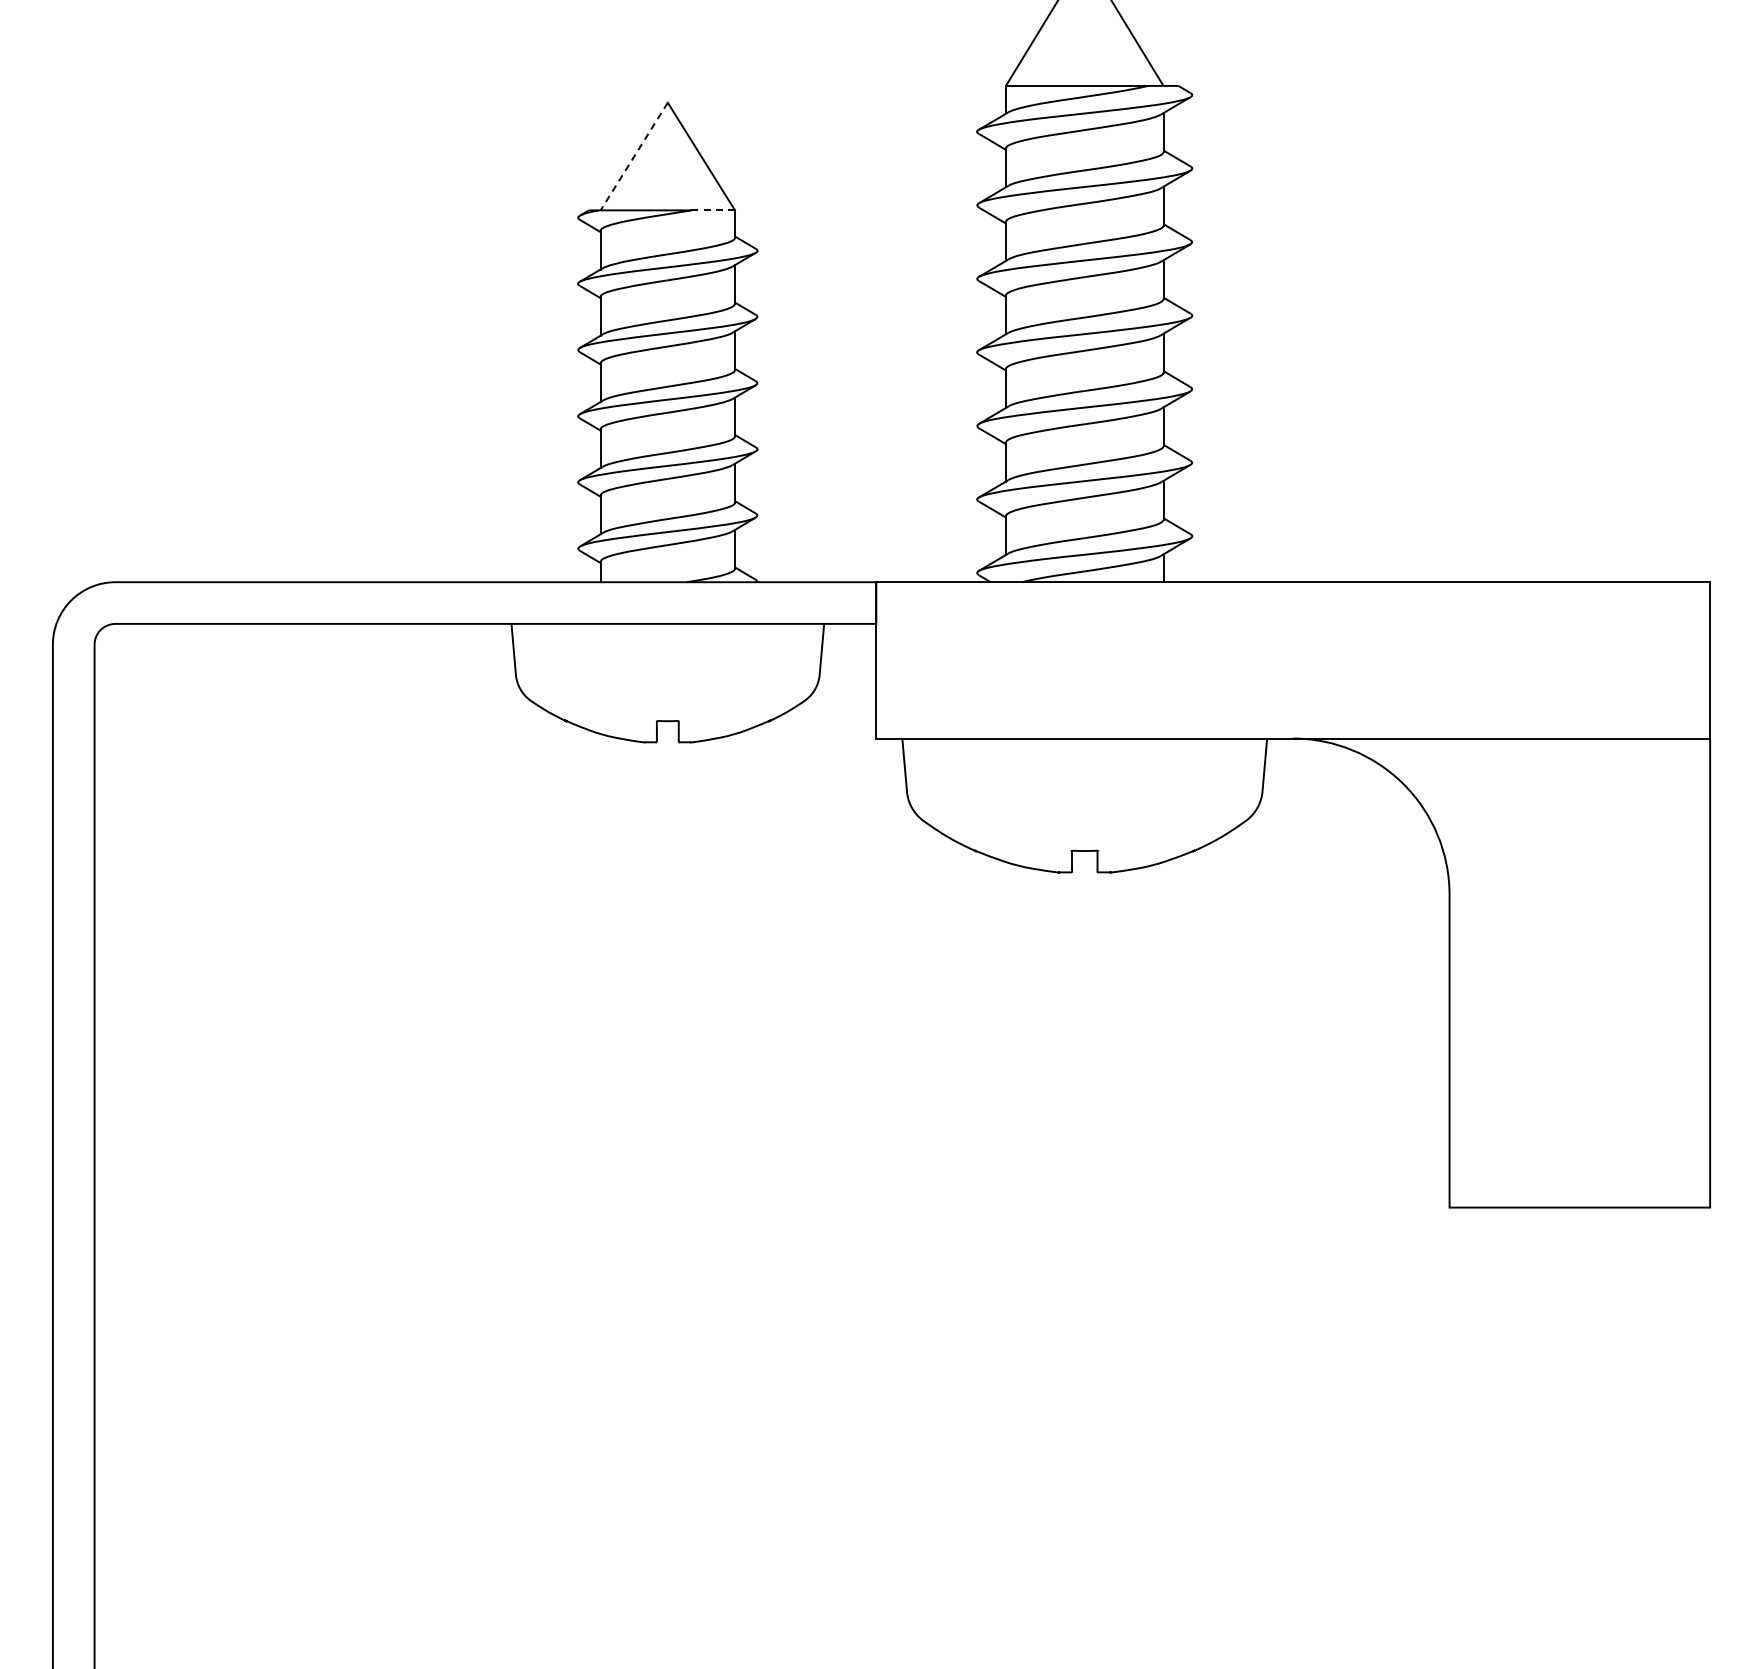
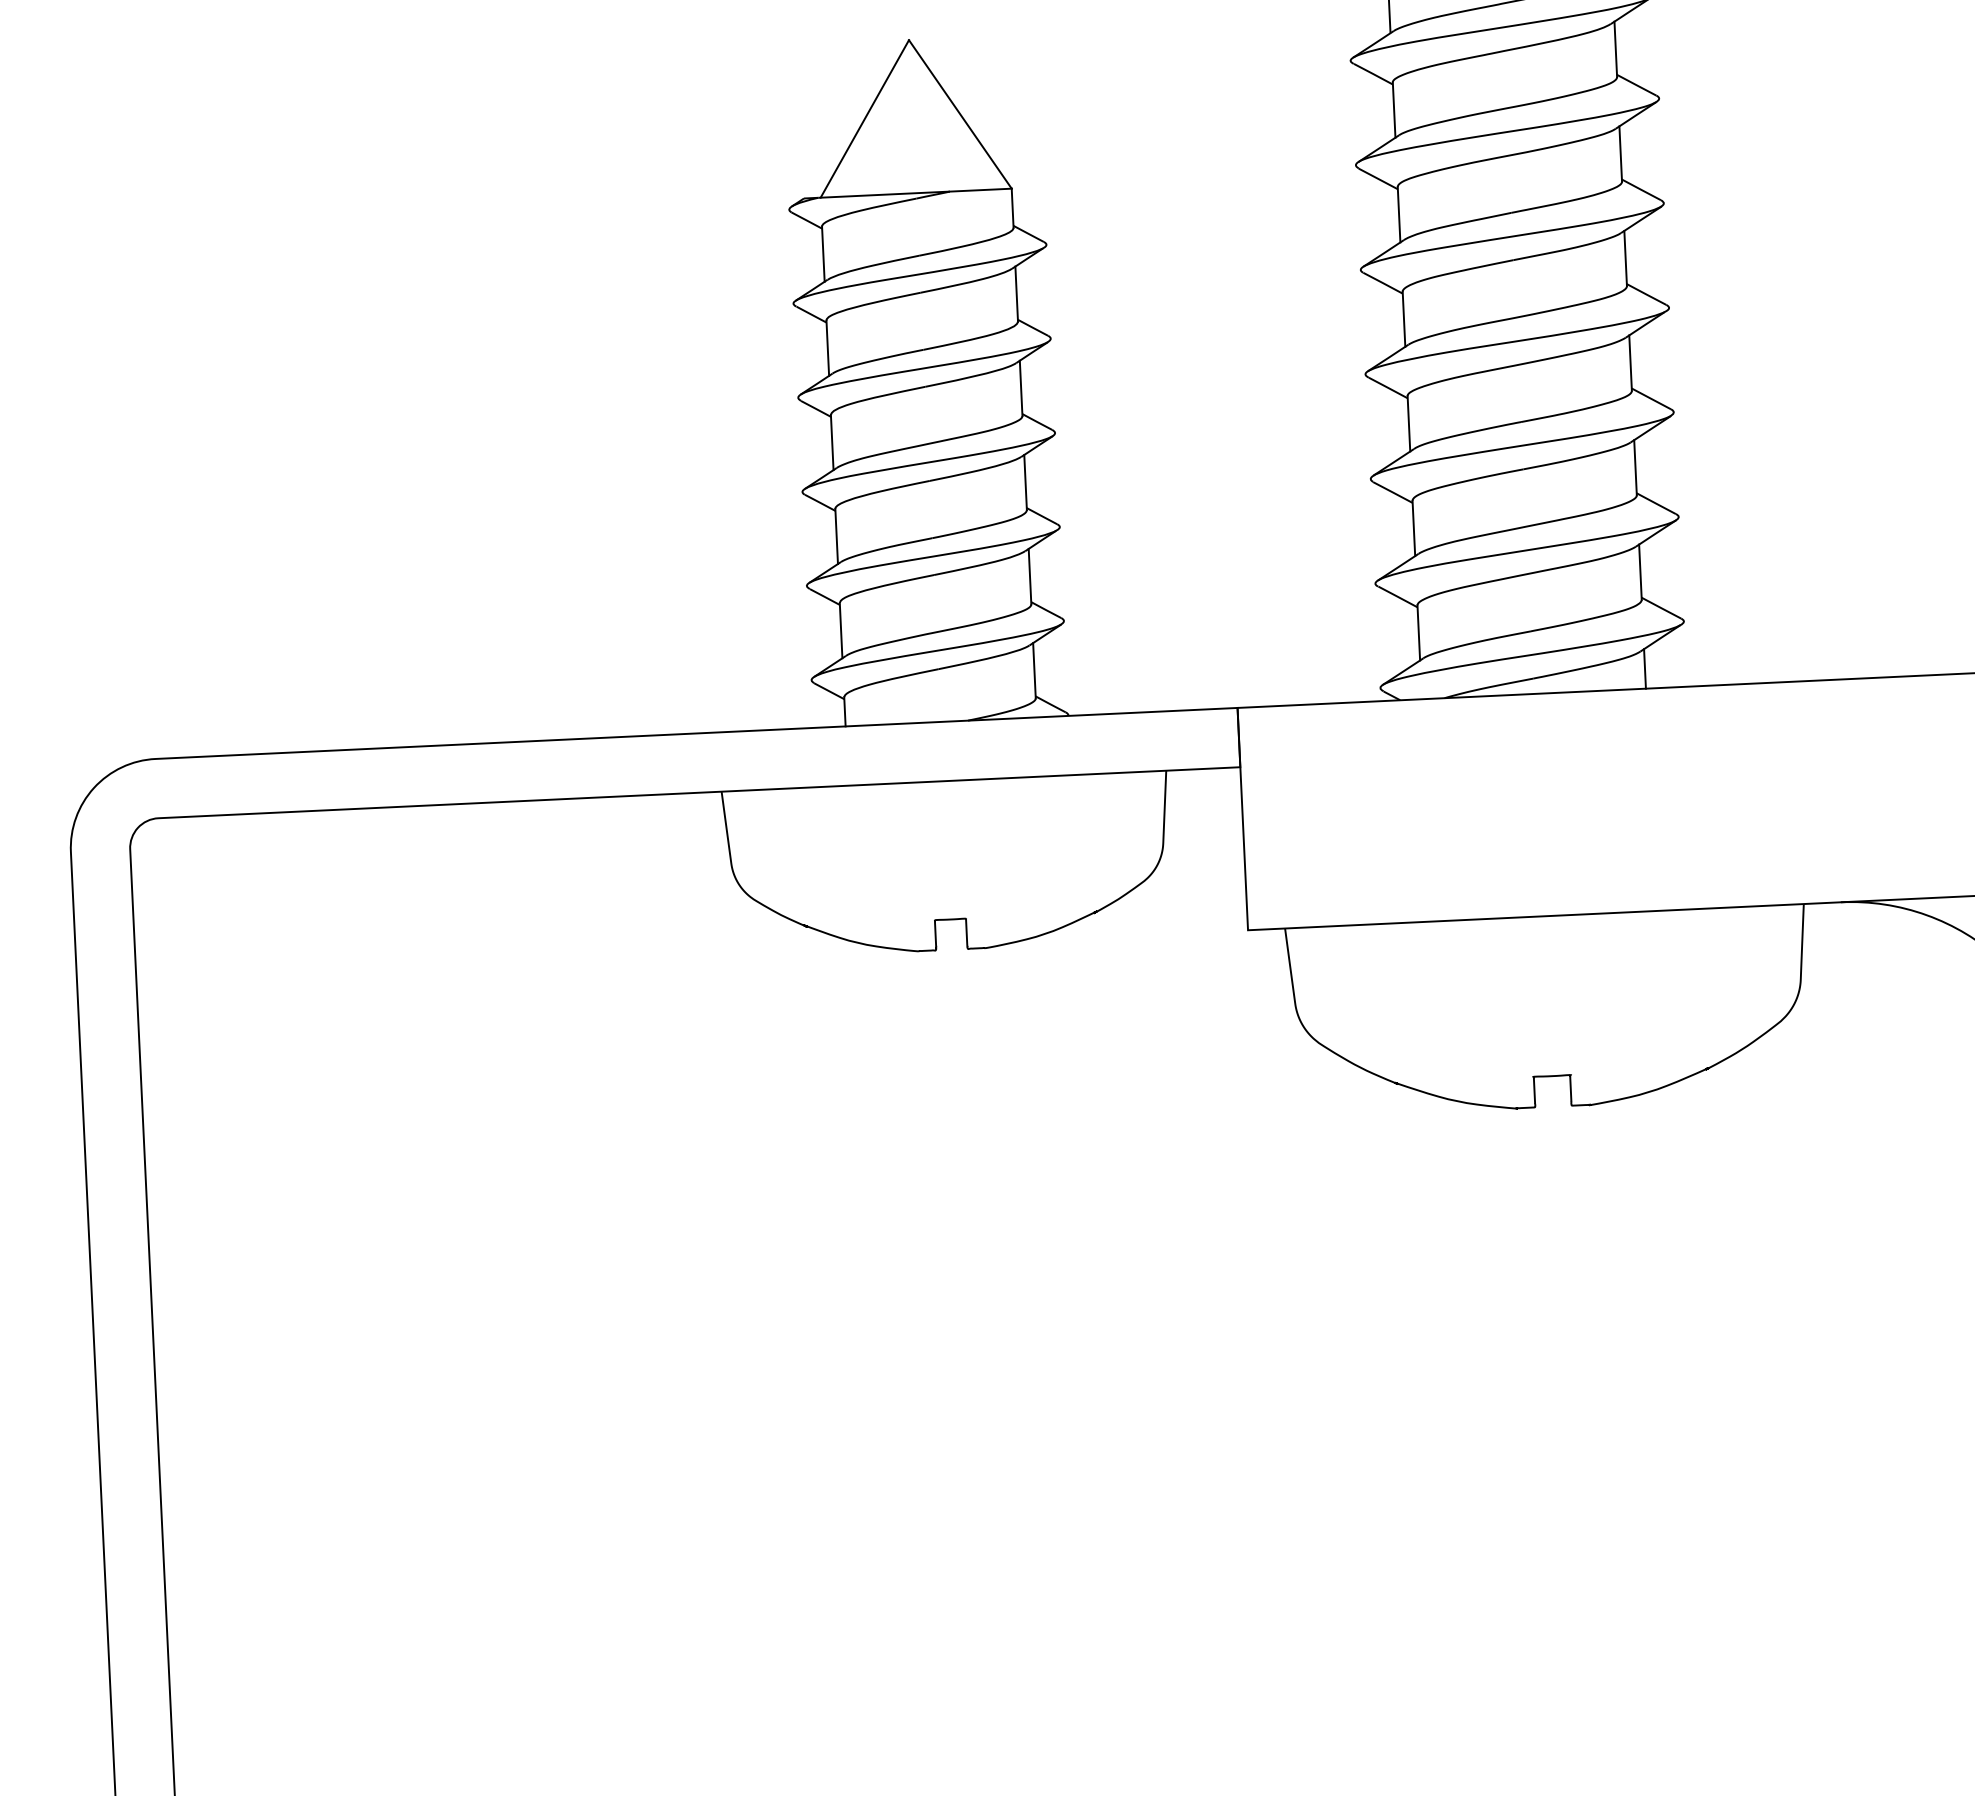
line: (633, 156) -> (863, 118), dashed -> solid
line: (713, 210) -> (981, 190), dashed -> solid

